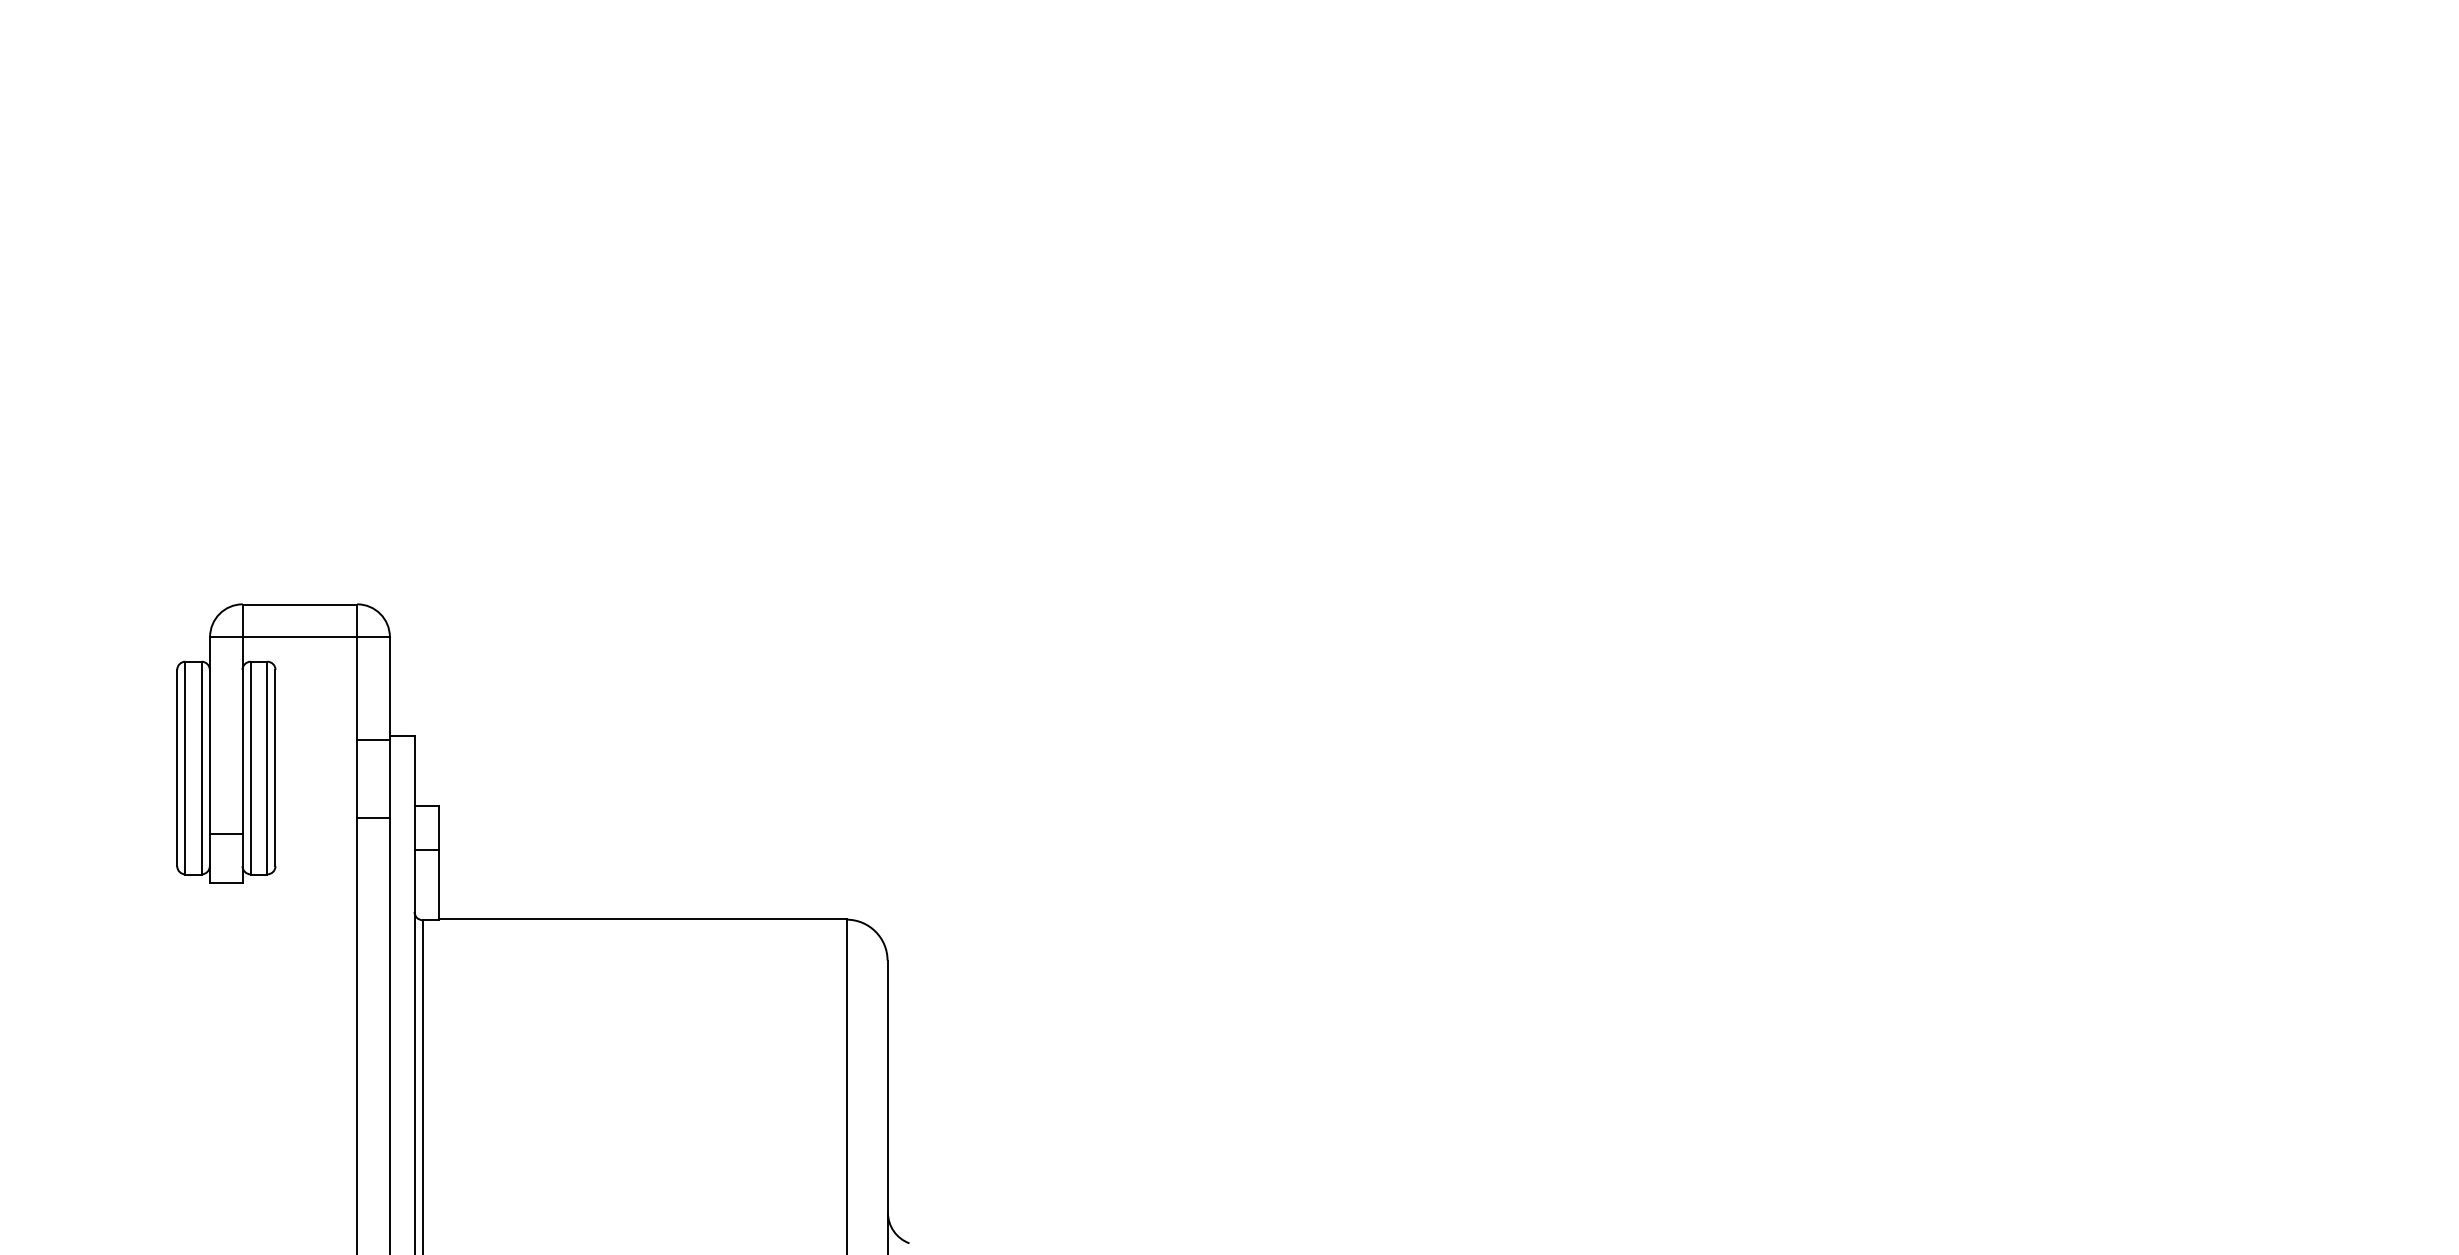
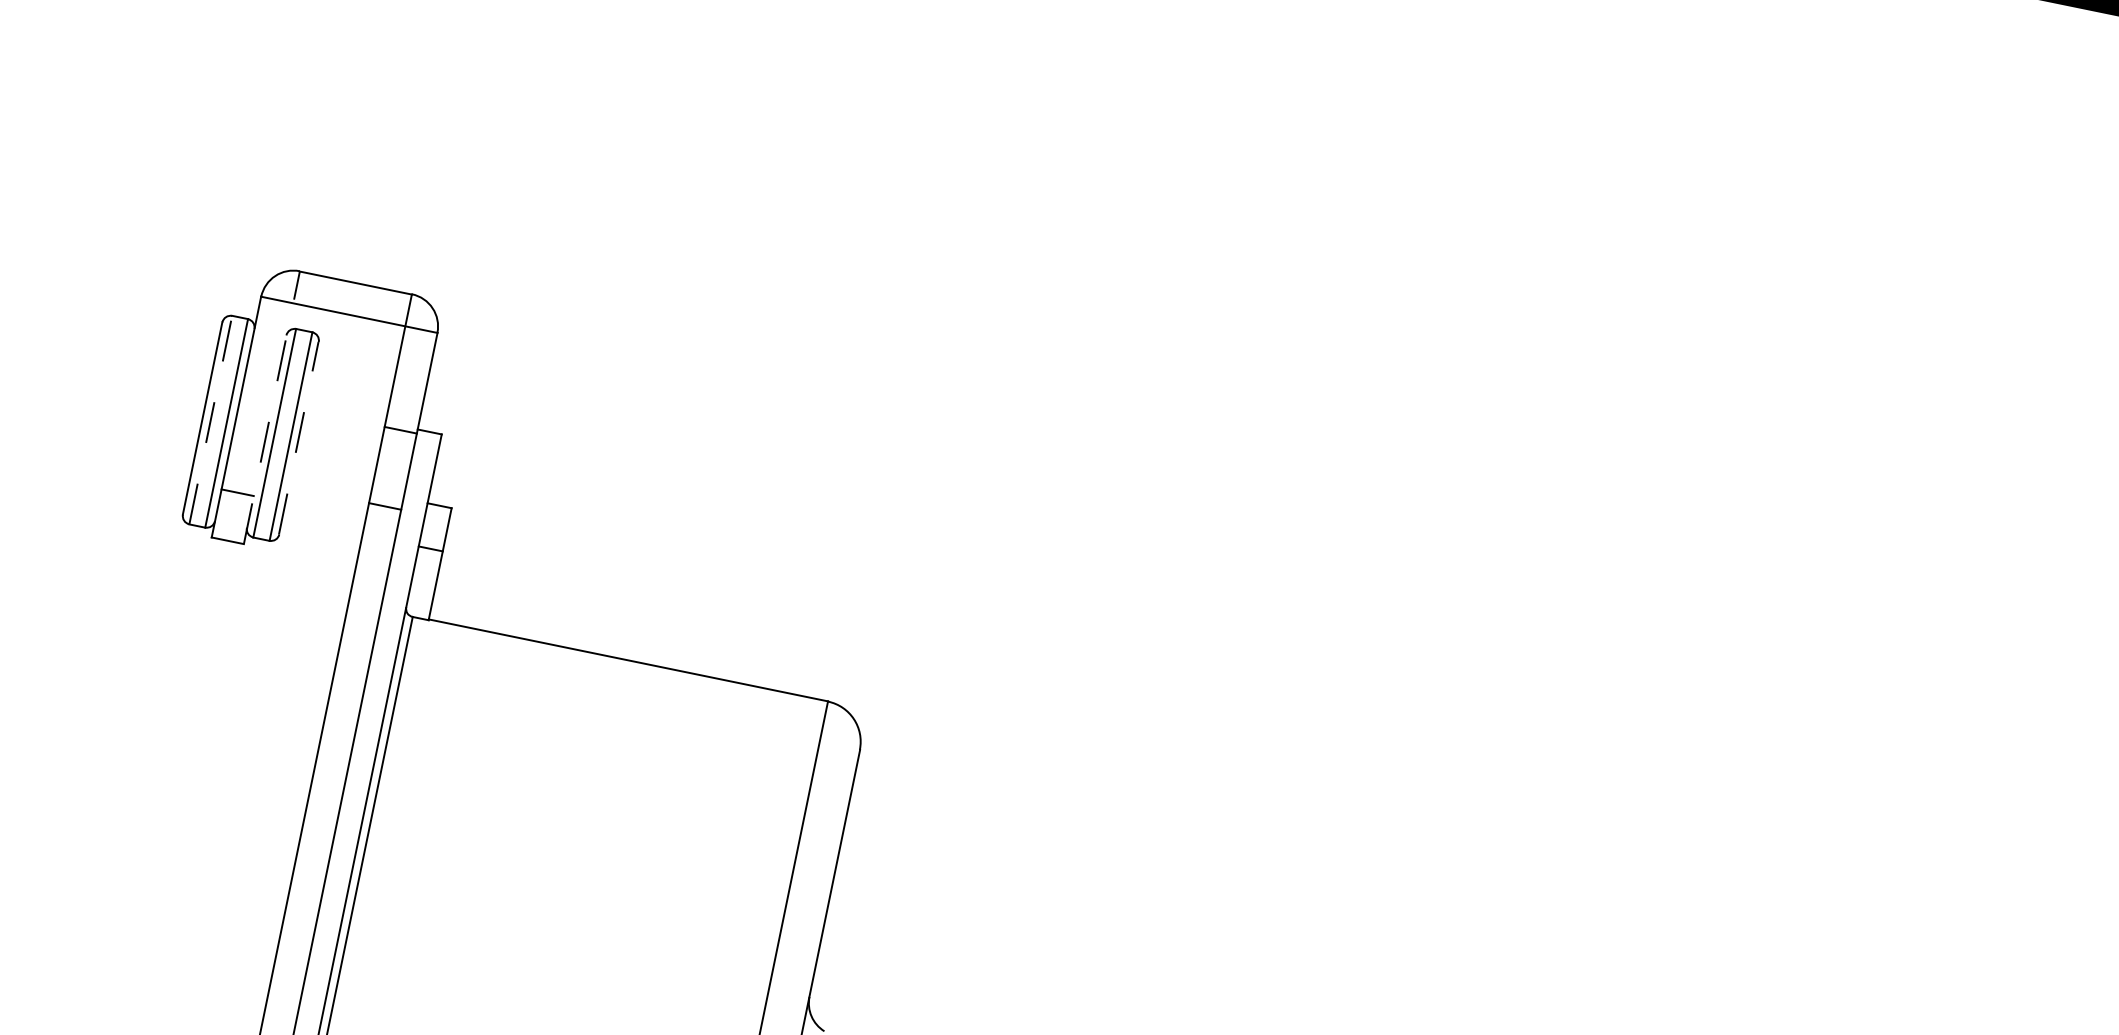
line: (242, 743) -> (271, 407), solid -> dashed
line: (185, 767) -> (210, 419), solid -> dashed
line: (275, 767) -> (299, 437), solid -> dashed

